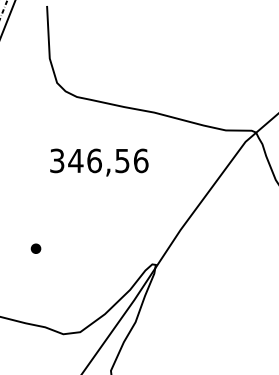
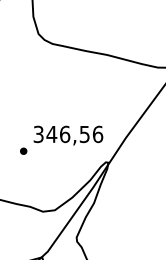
text: (99, 162) -> (68, 135), moved

